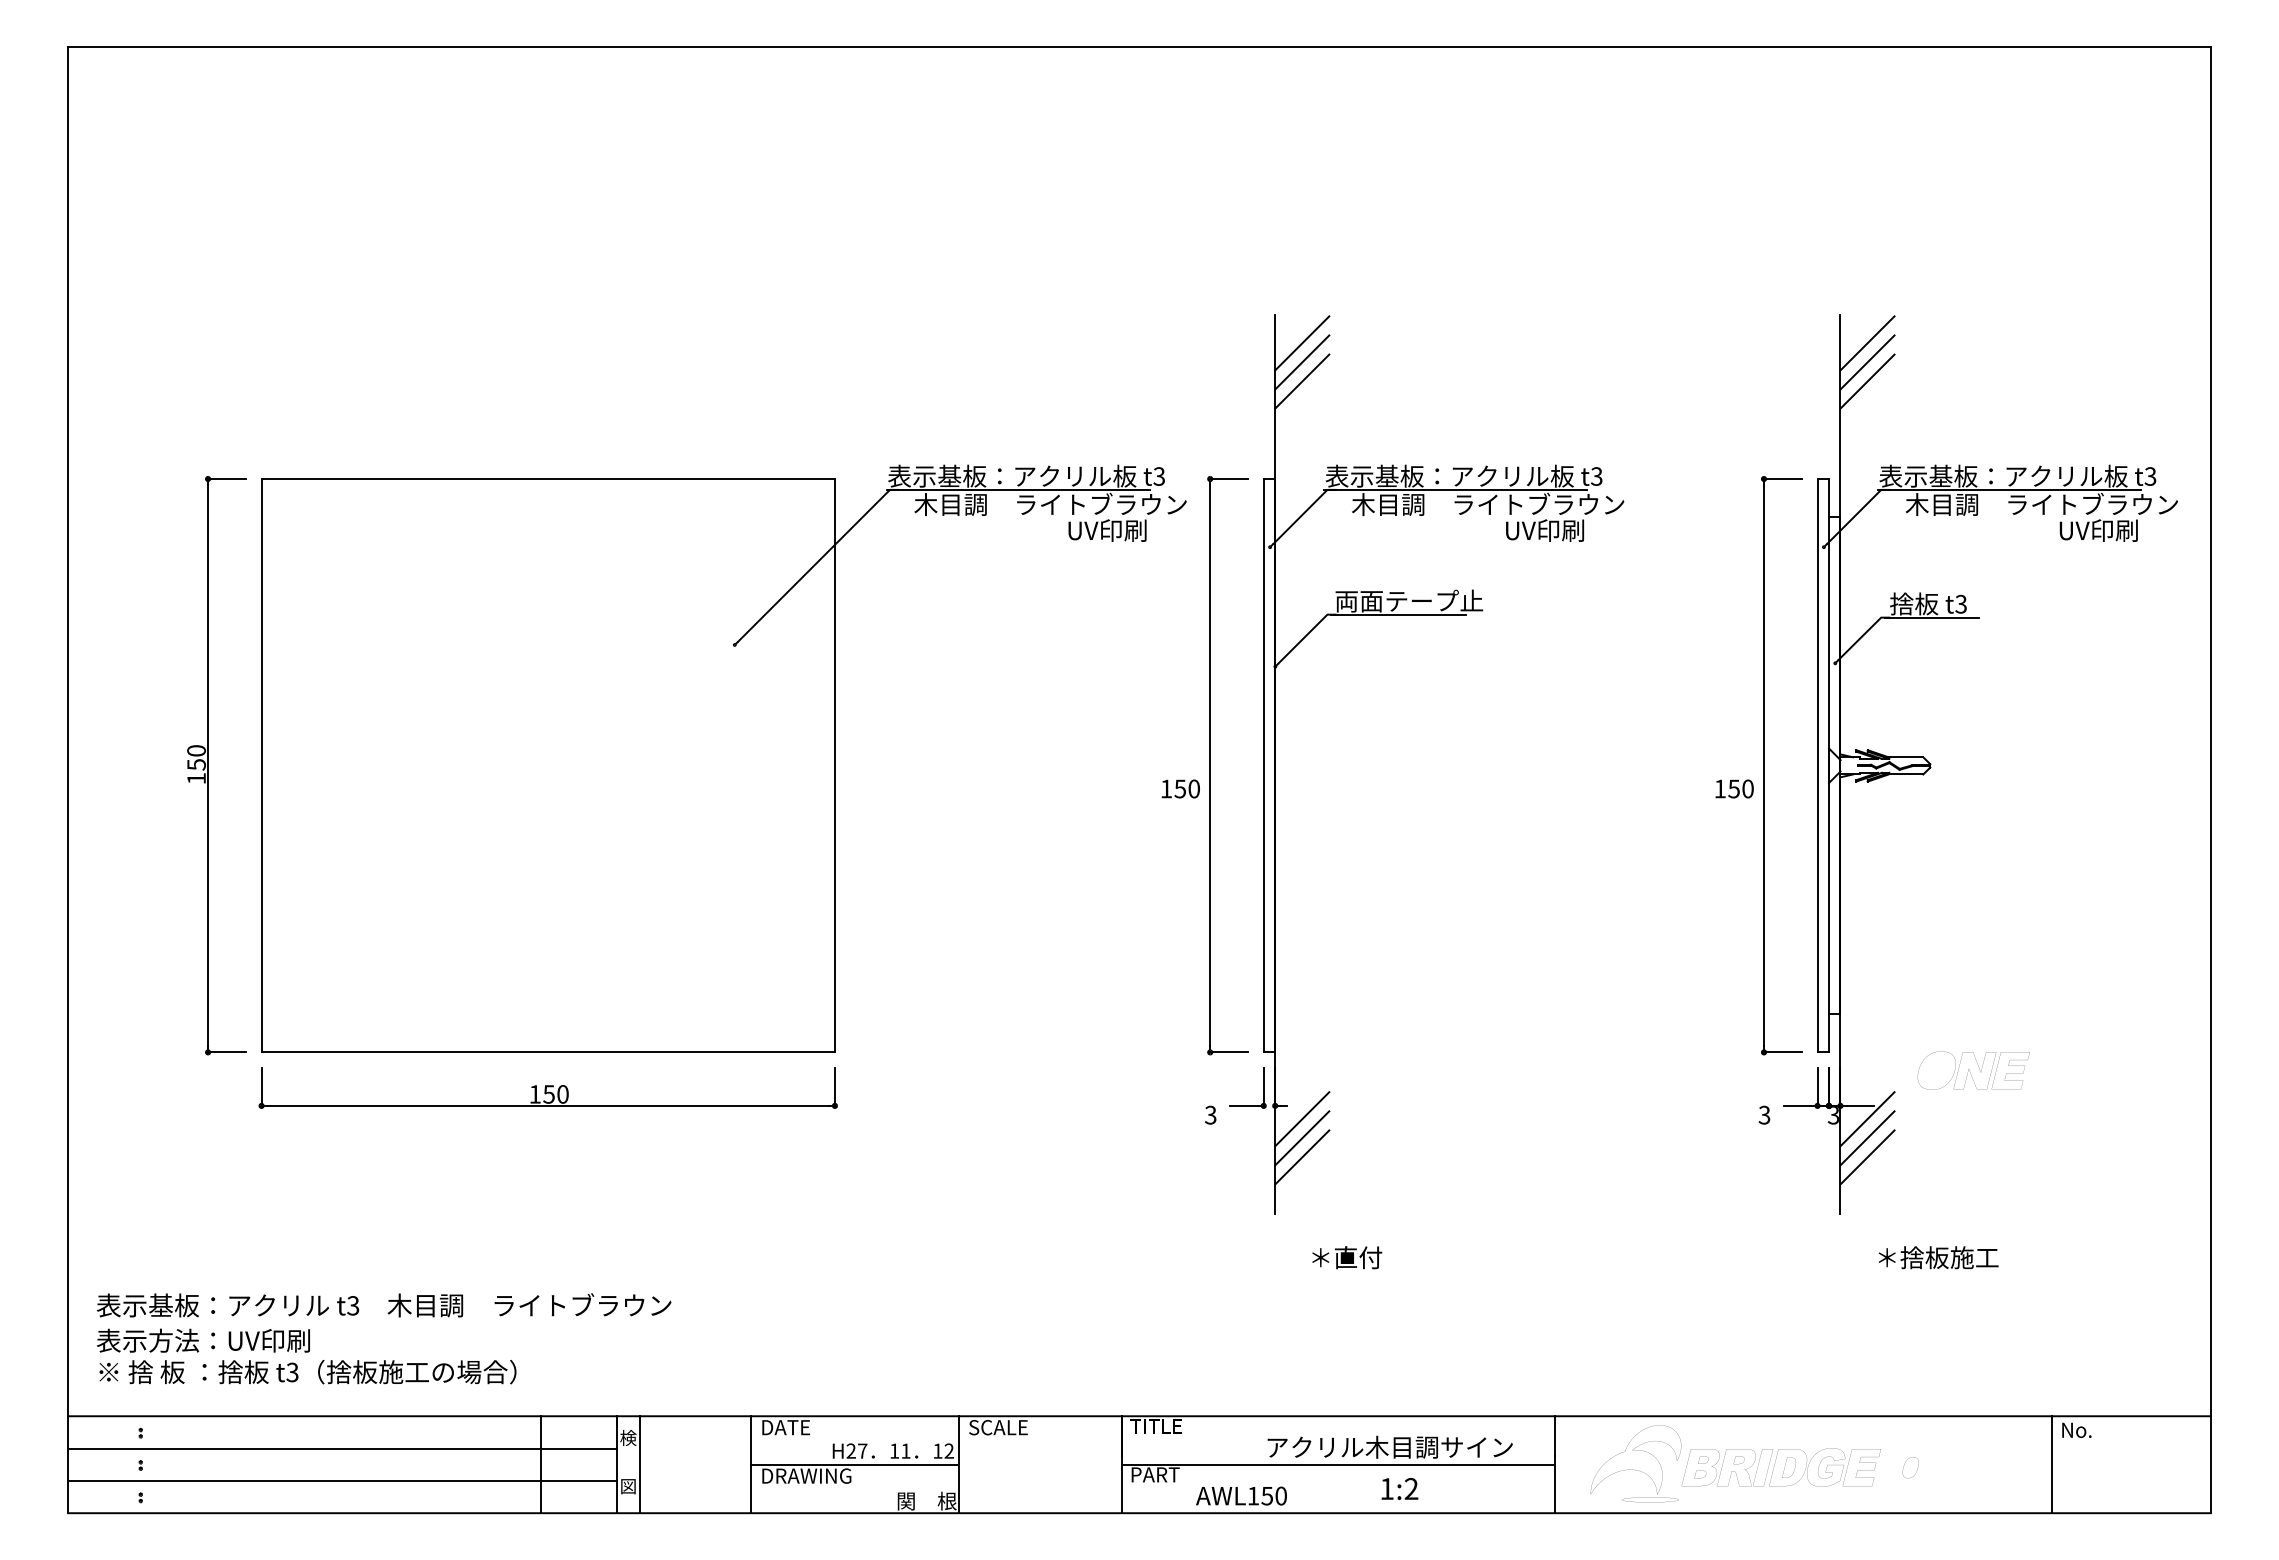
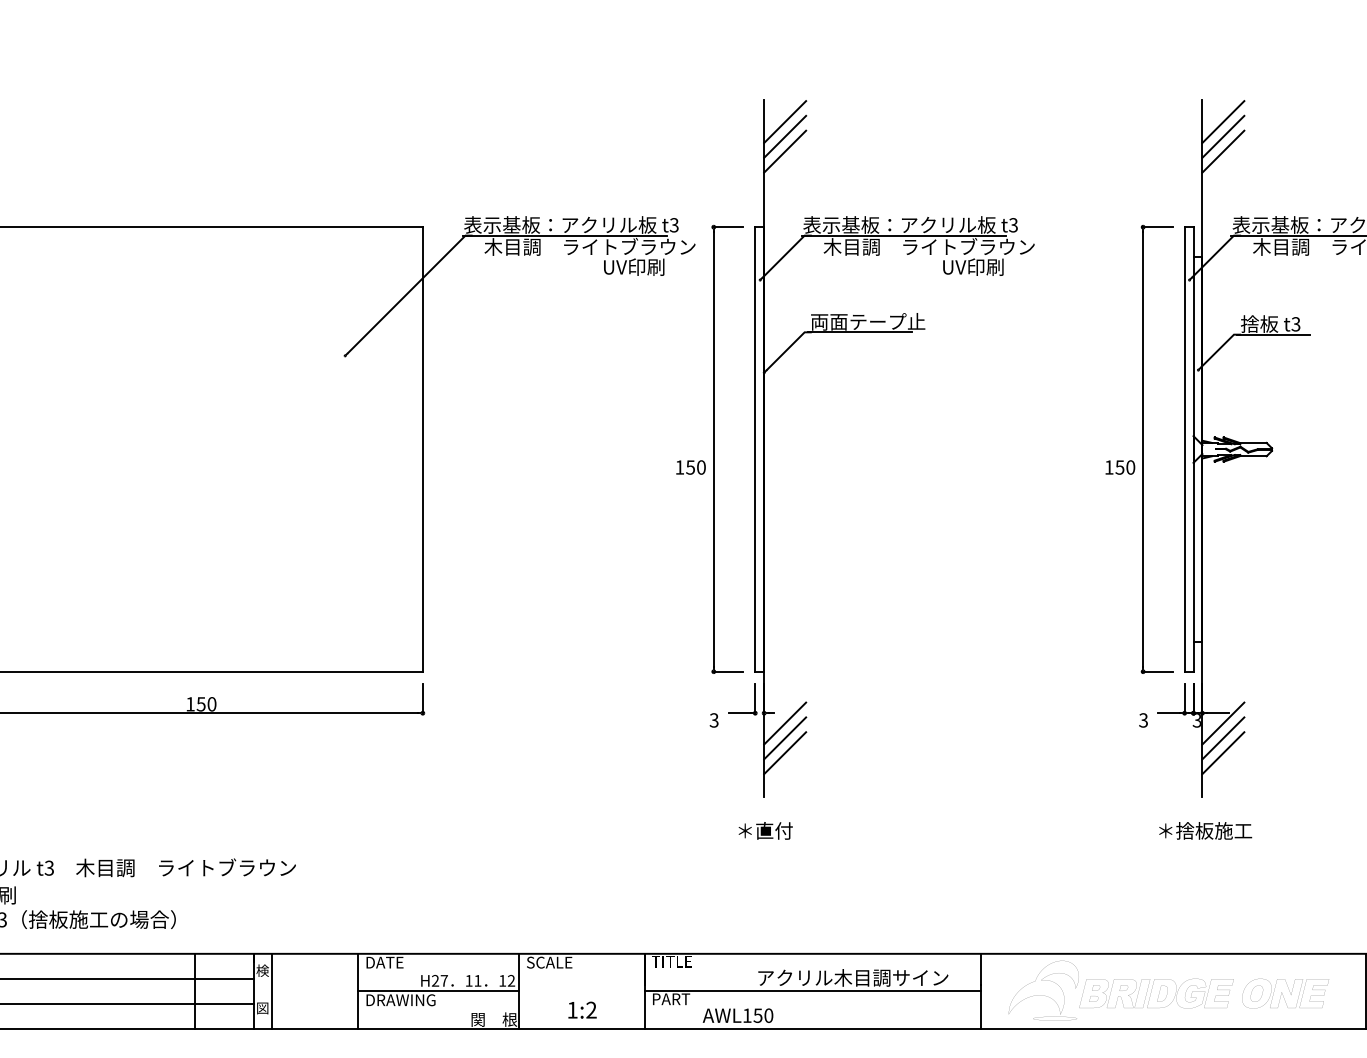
part: (1973, 1070) -> (1285, 993), moved
text: (1347, 1257) -> (765, 830), moved
text: (1938, 1257) -> (1205, 830), moved
text: (1399, 1488) -> (582, 1009), moved

